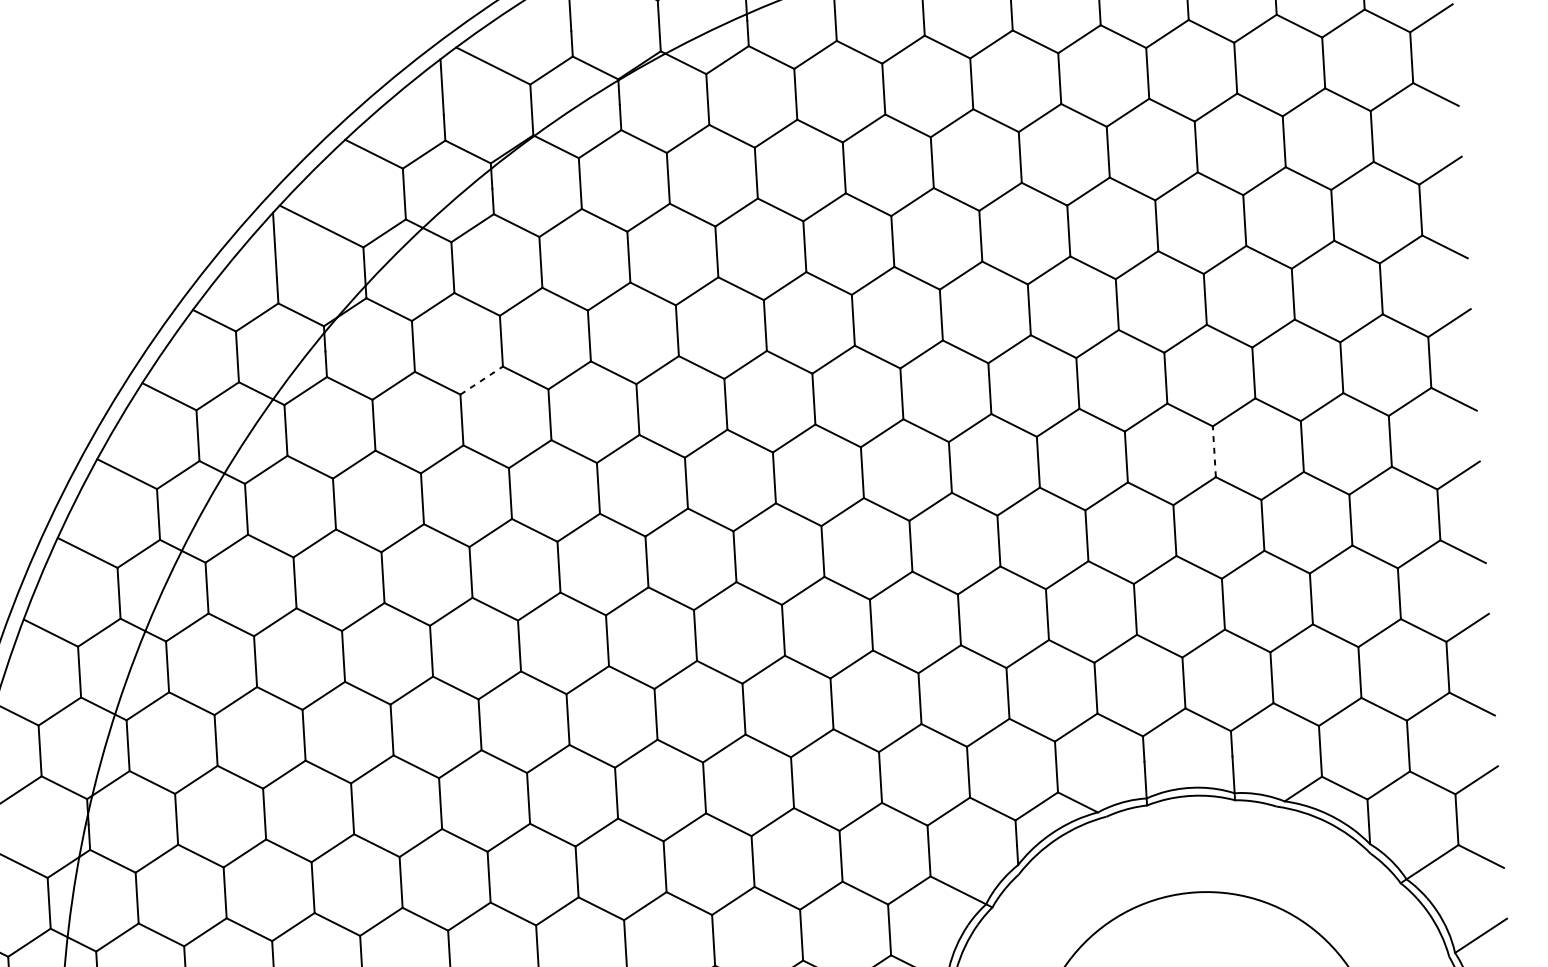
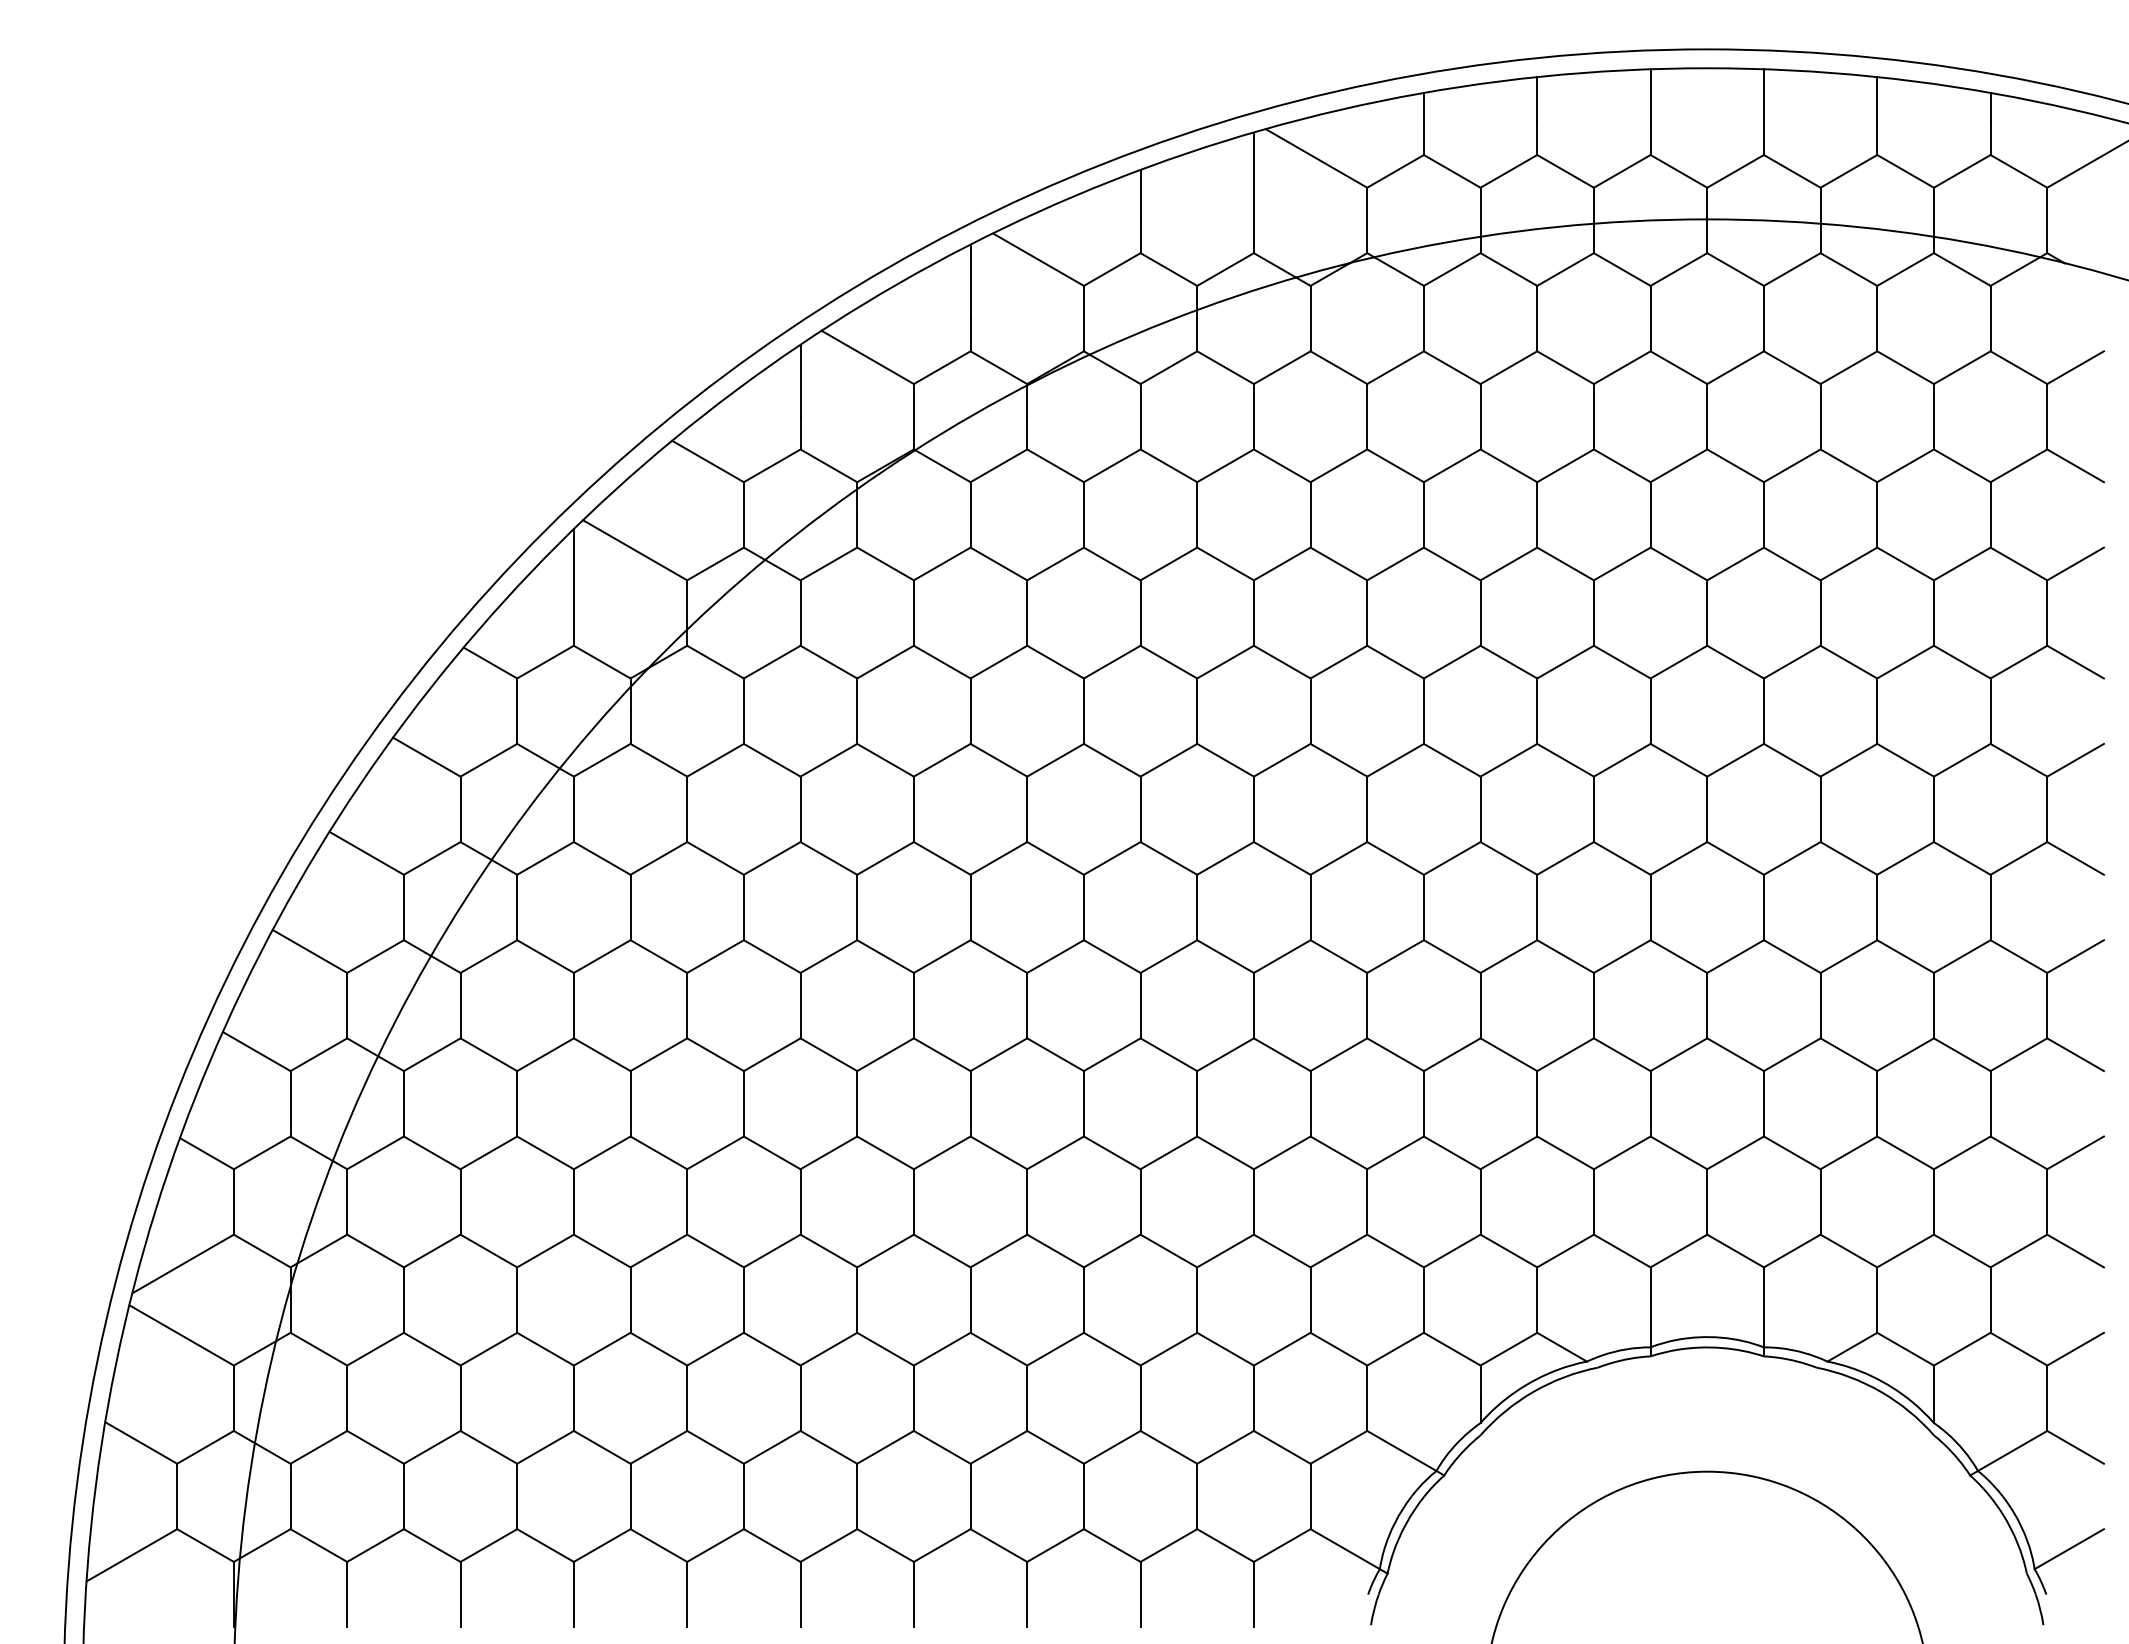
line: (481, 380) -> (828, 760), dashed -> solid
line: (1214, 451) -> (1763, 907), dashed -> solid

